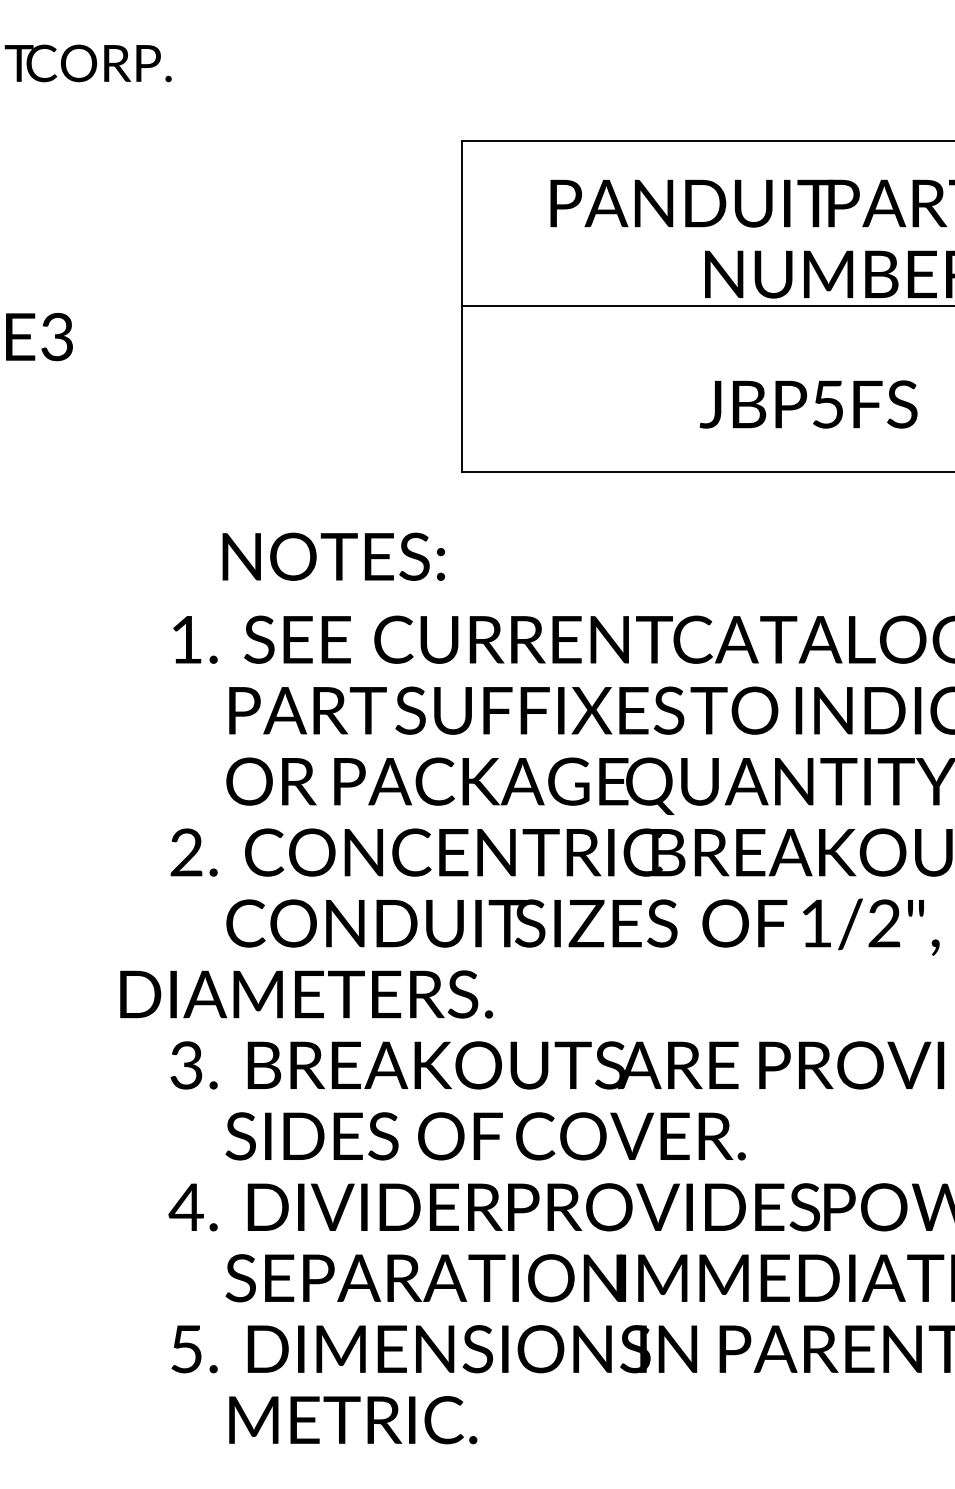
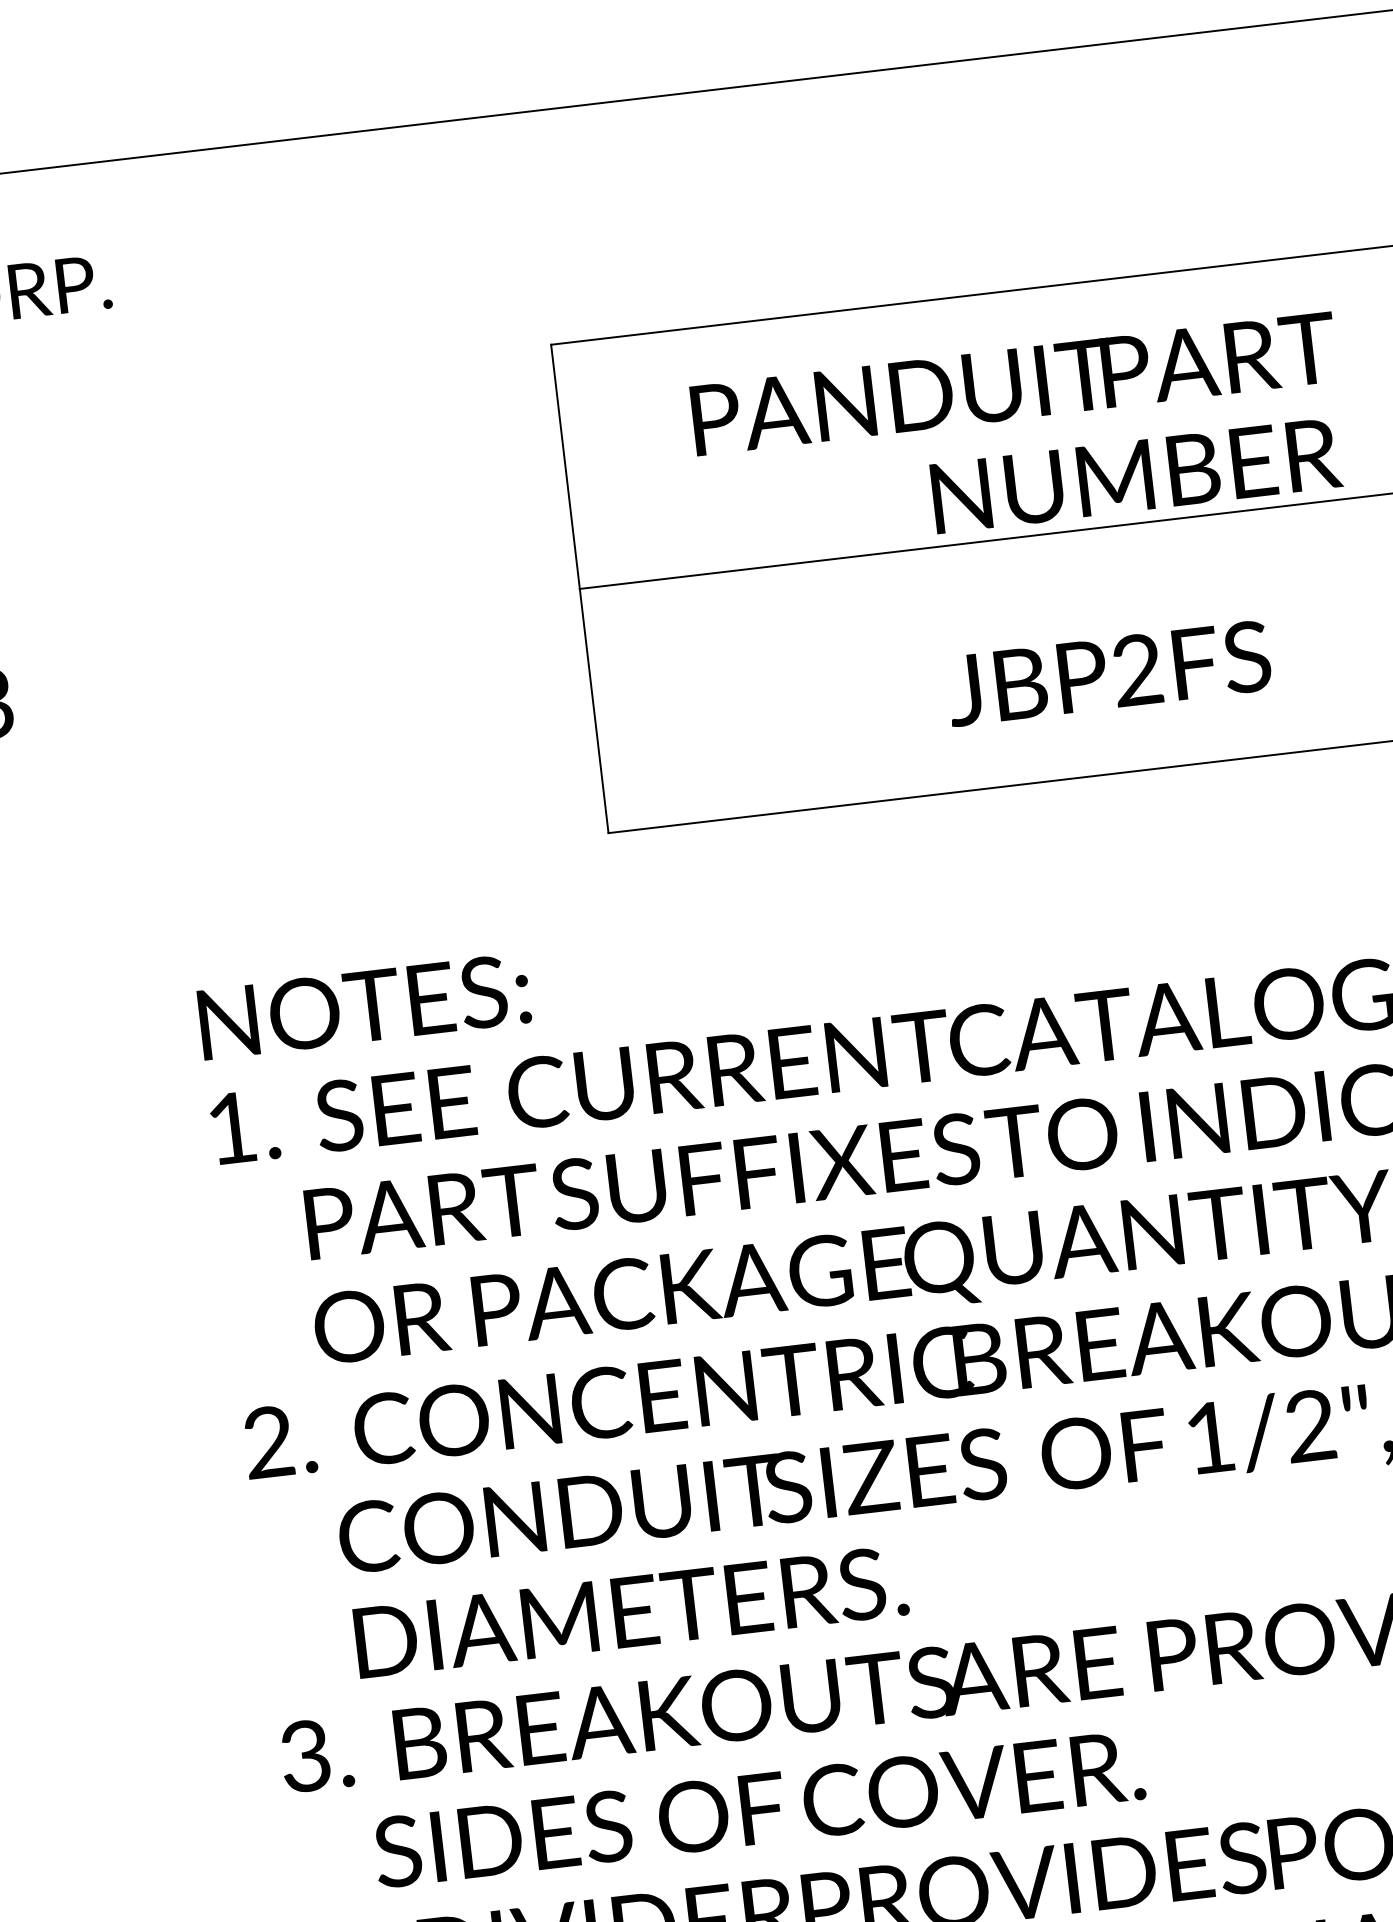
text: (827, 404) -> (1136, 670), JBP5FS -> JBP2FS
text: (333, 556) -> (363, 1006), moved
text: (306, 994) -> (631, 1611), moved

